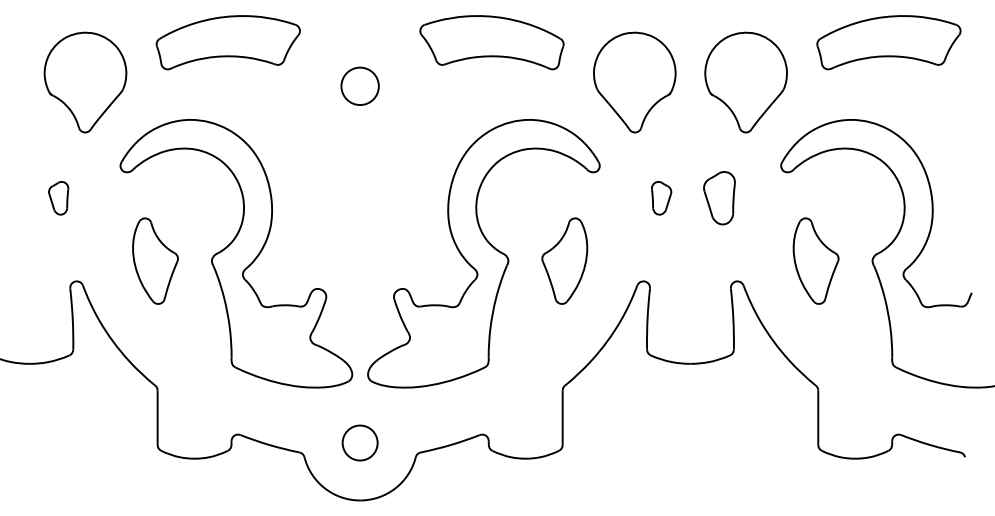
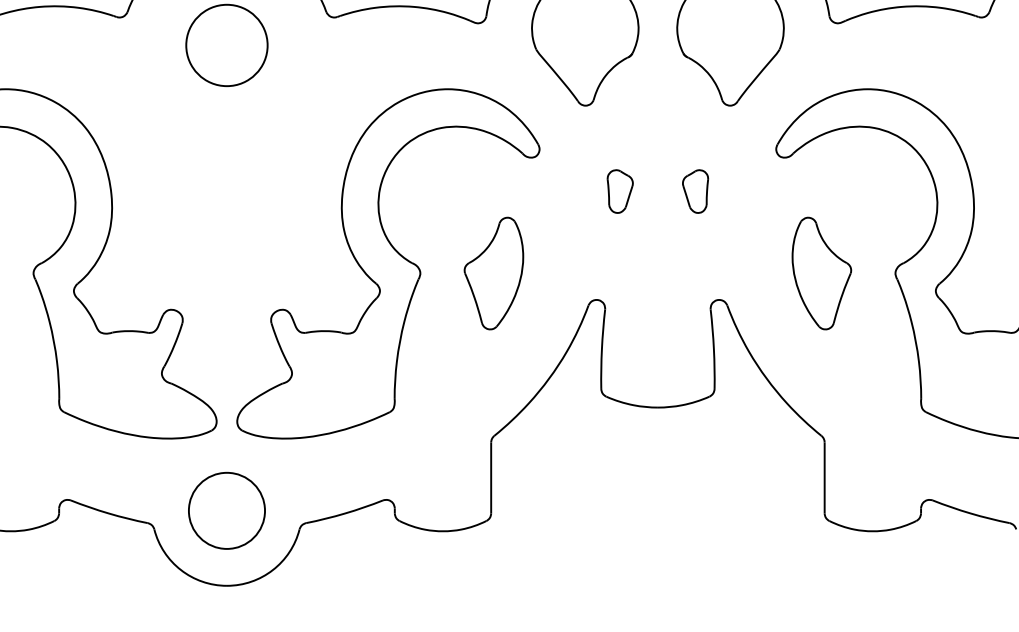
circle: (359, 86) -> (226, 45), size x1.67
part: (718, 198) -> (694, 191), size x0.62
circle: (359, 442) -> (226, 510), size x1.67

